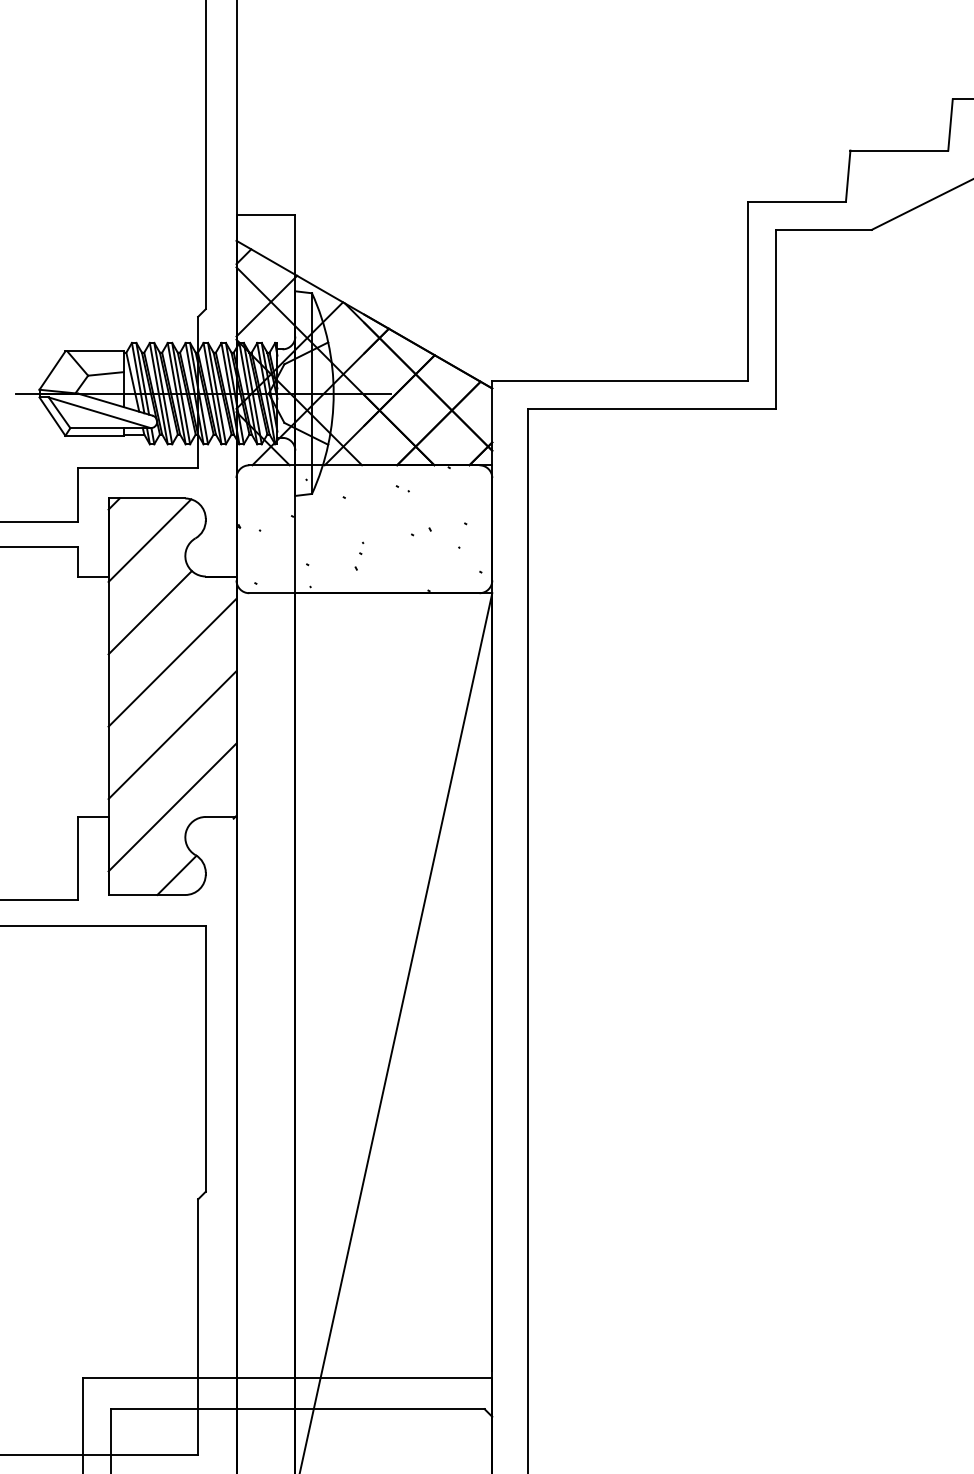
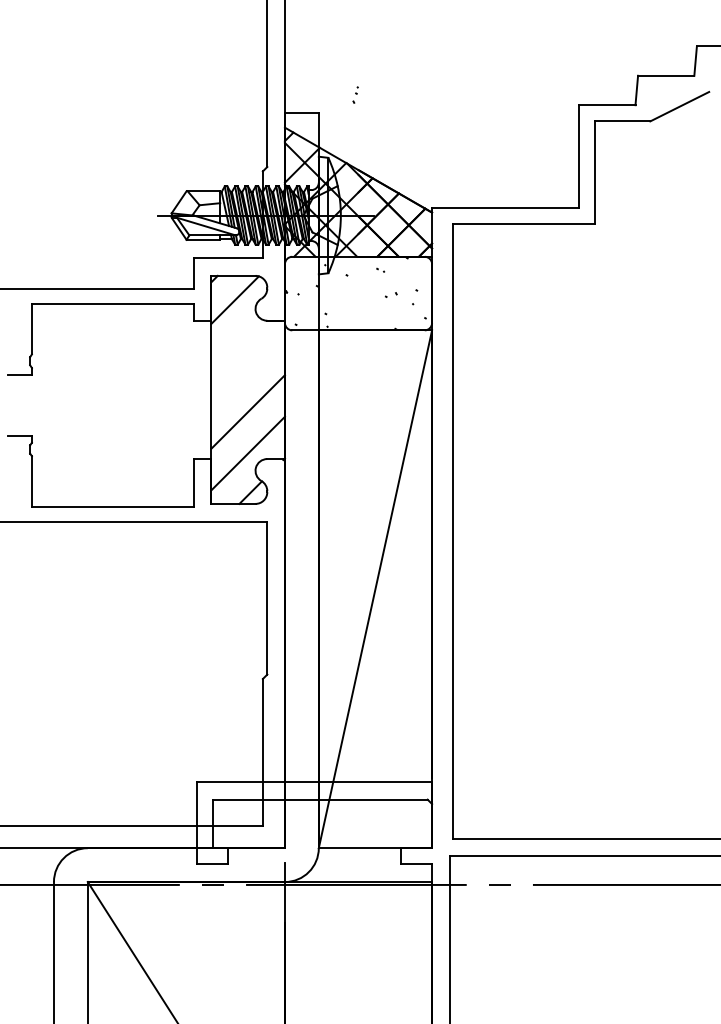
part: (359, 555) -> (355, 94), moved
line: (150, 612) -> (235, 341), removed
line: (171, 663) -> (247, 370), removed

